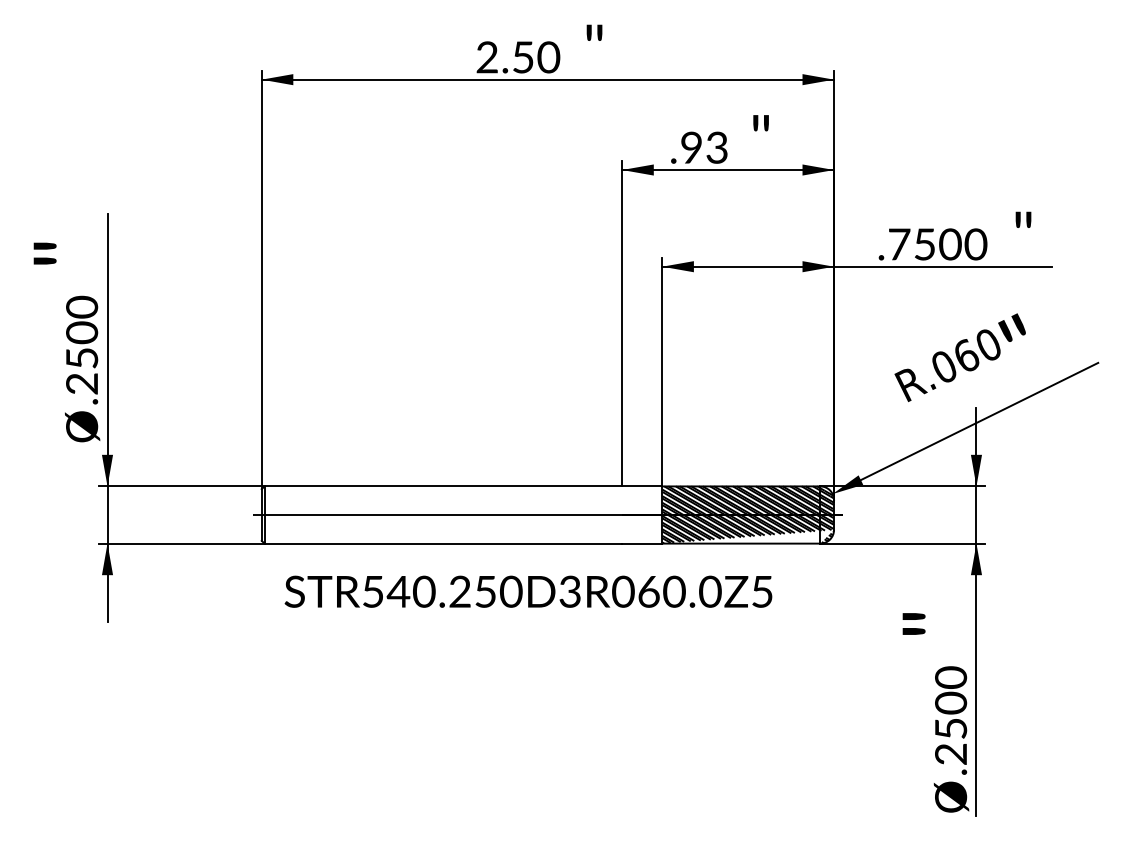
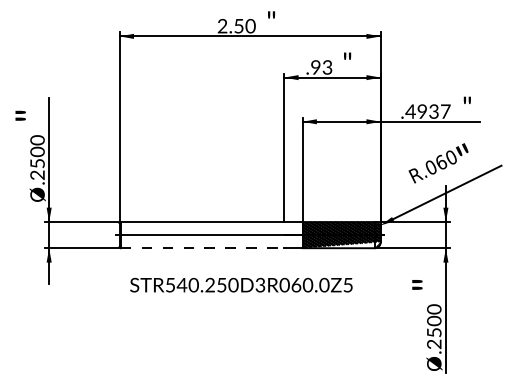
text: (936, 244) -> (427, 111), .7500 -> .4937
line: (443, 544) -> (202, 248), solid -> dashed
text: (528, 590) -> (241, 284), moved

